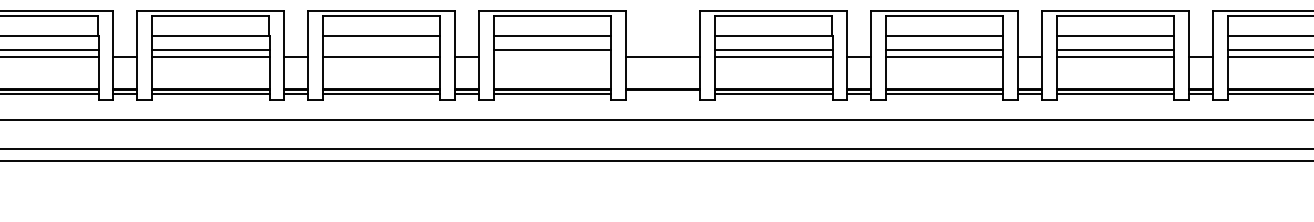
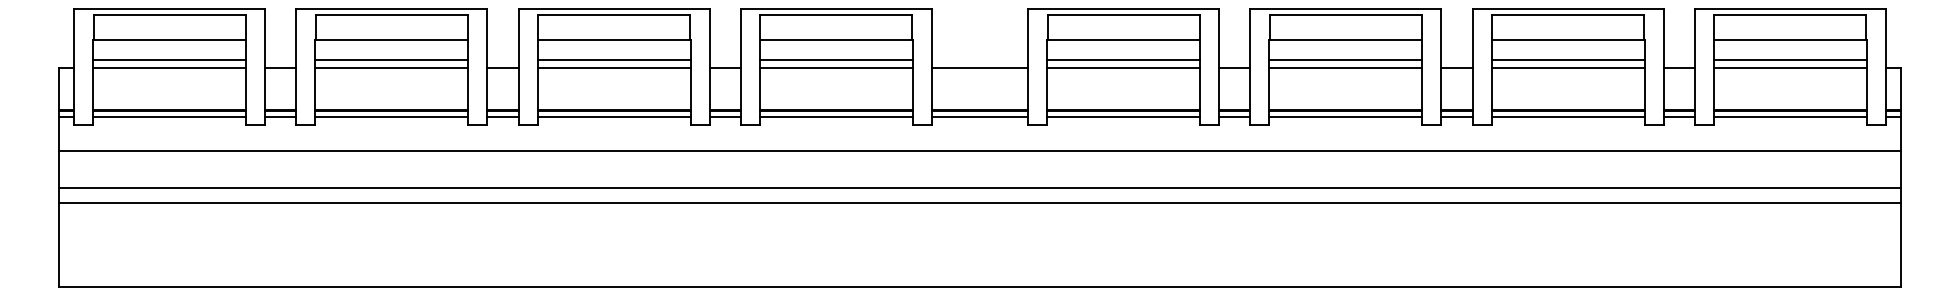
line: (381, 50) -> (613, 59), added
line: (551, 56) -> (835, 67), added
line: (662, 94) -> (979, 117), added

